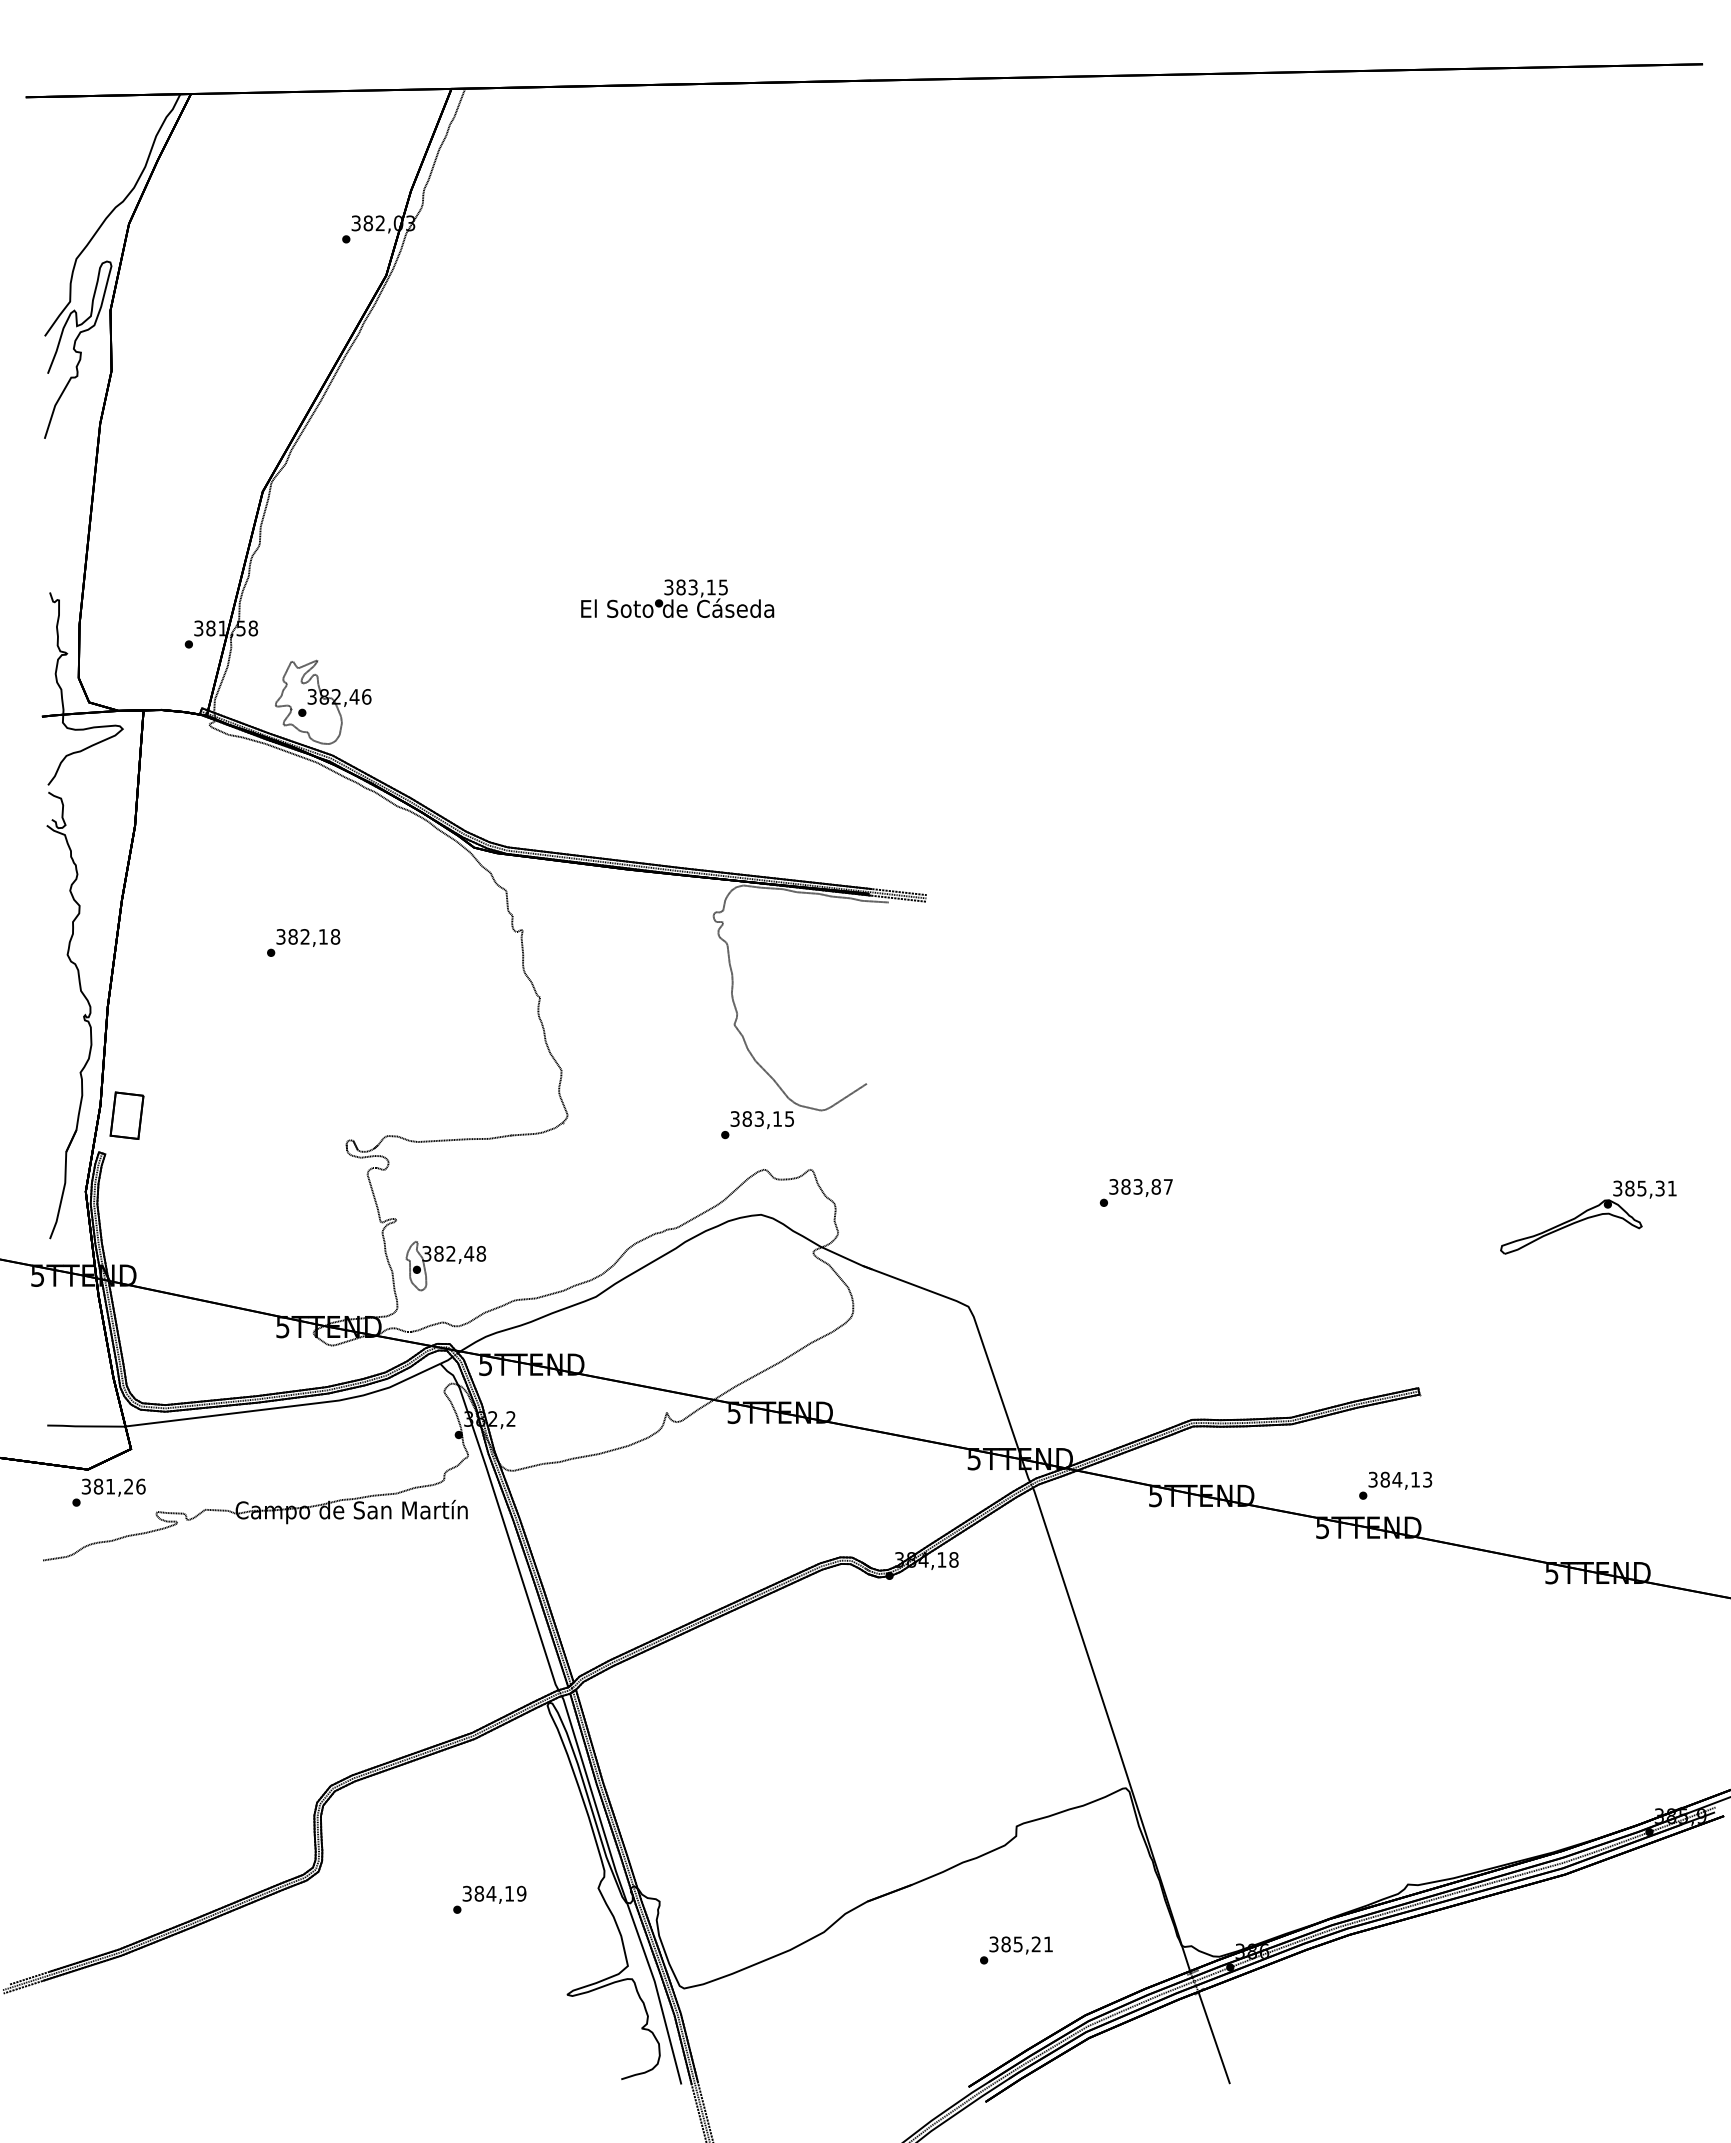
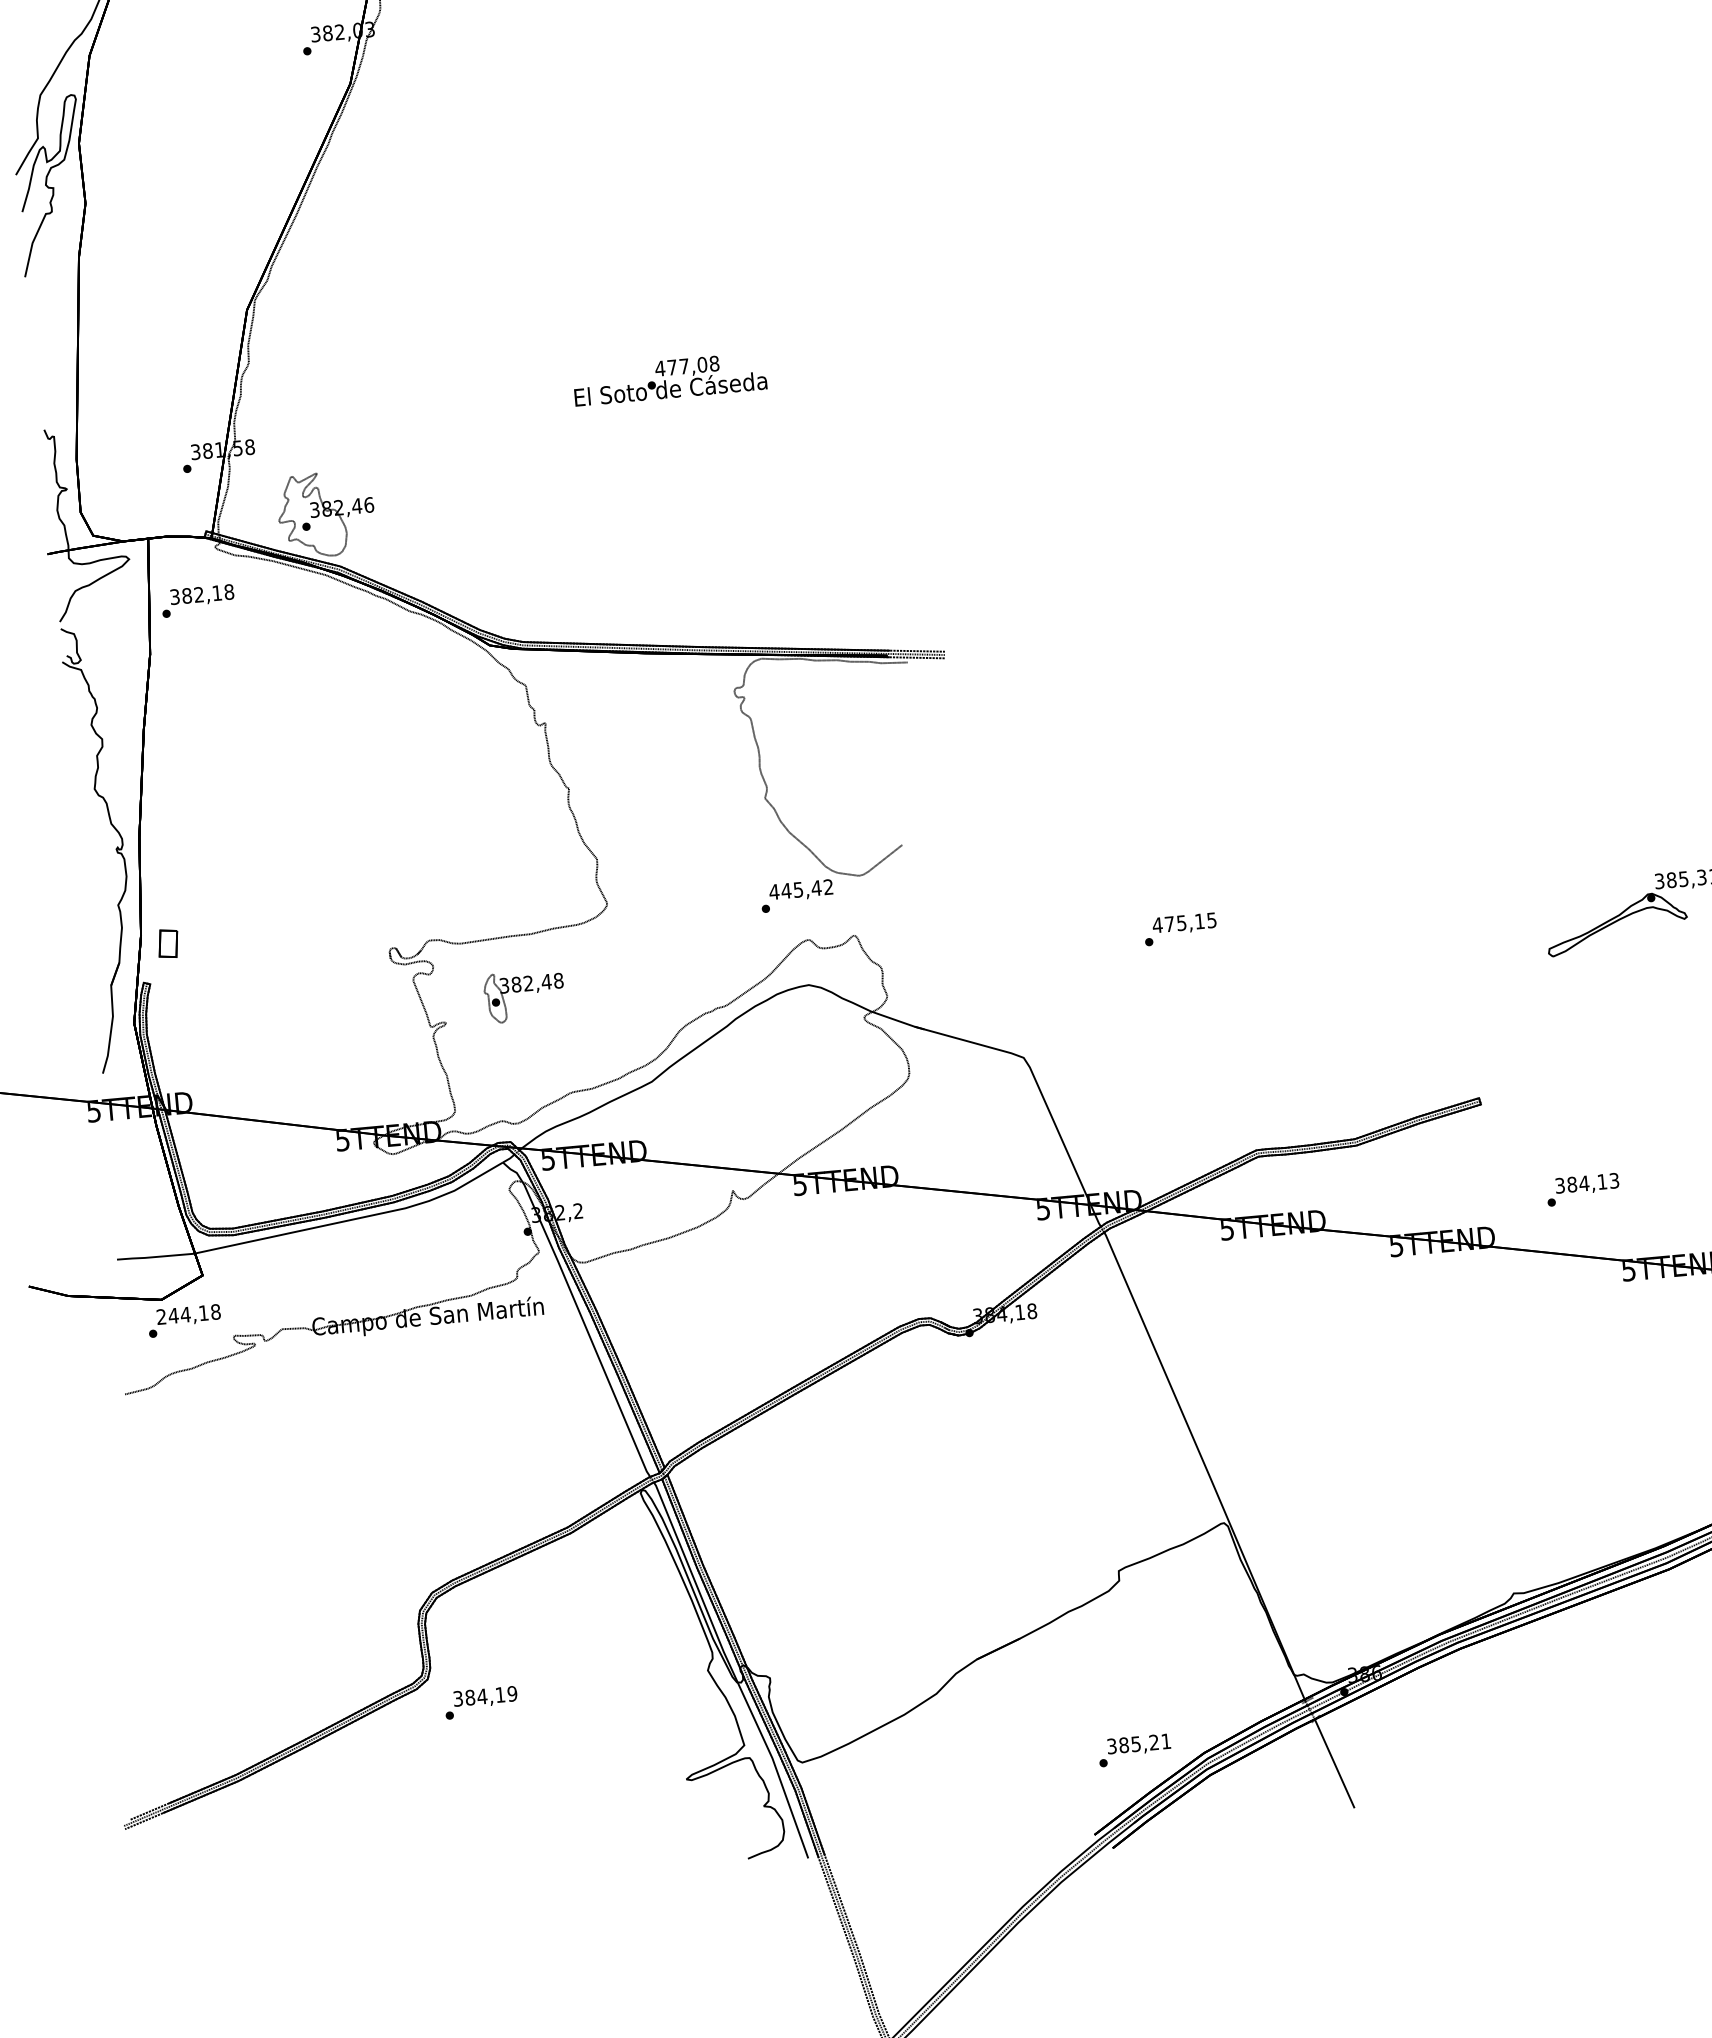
text: (695, 587) -> (686, 366), 383,15 -> 477,08
text: (303, 942) -> (197, 600), moved
part: (126, 1115) -> (167, 943), size x0.6
text: (761, 1118) -> (800, 889), 383,15 -> 445,42
text: (1140, 1186) -> (1184, 922), 383,87 -> 475,15
part: (445, 1266) -> (524, 996), moved
text: (1395, 1485) -> (1582, 1189), moved
text: (113, 1486) -> (188, 1314), 381,26 -> 244,18
text: (489, 1899) -> (480, 1702), moved
text: (1016, 1950) -> (1134, 1750), moved

